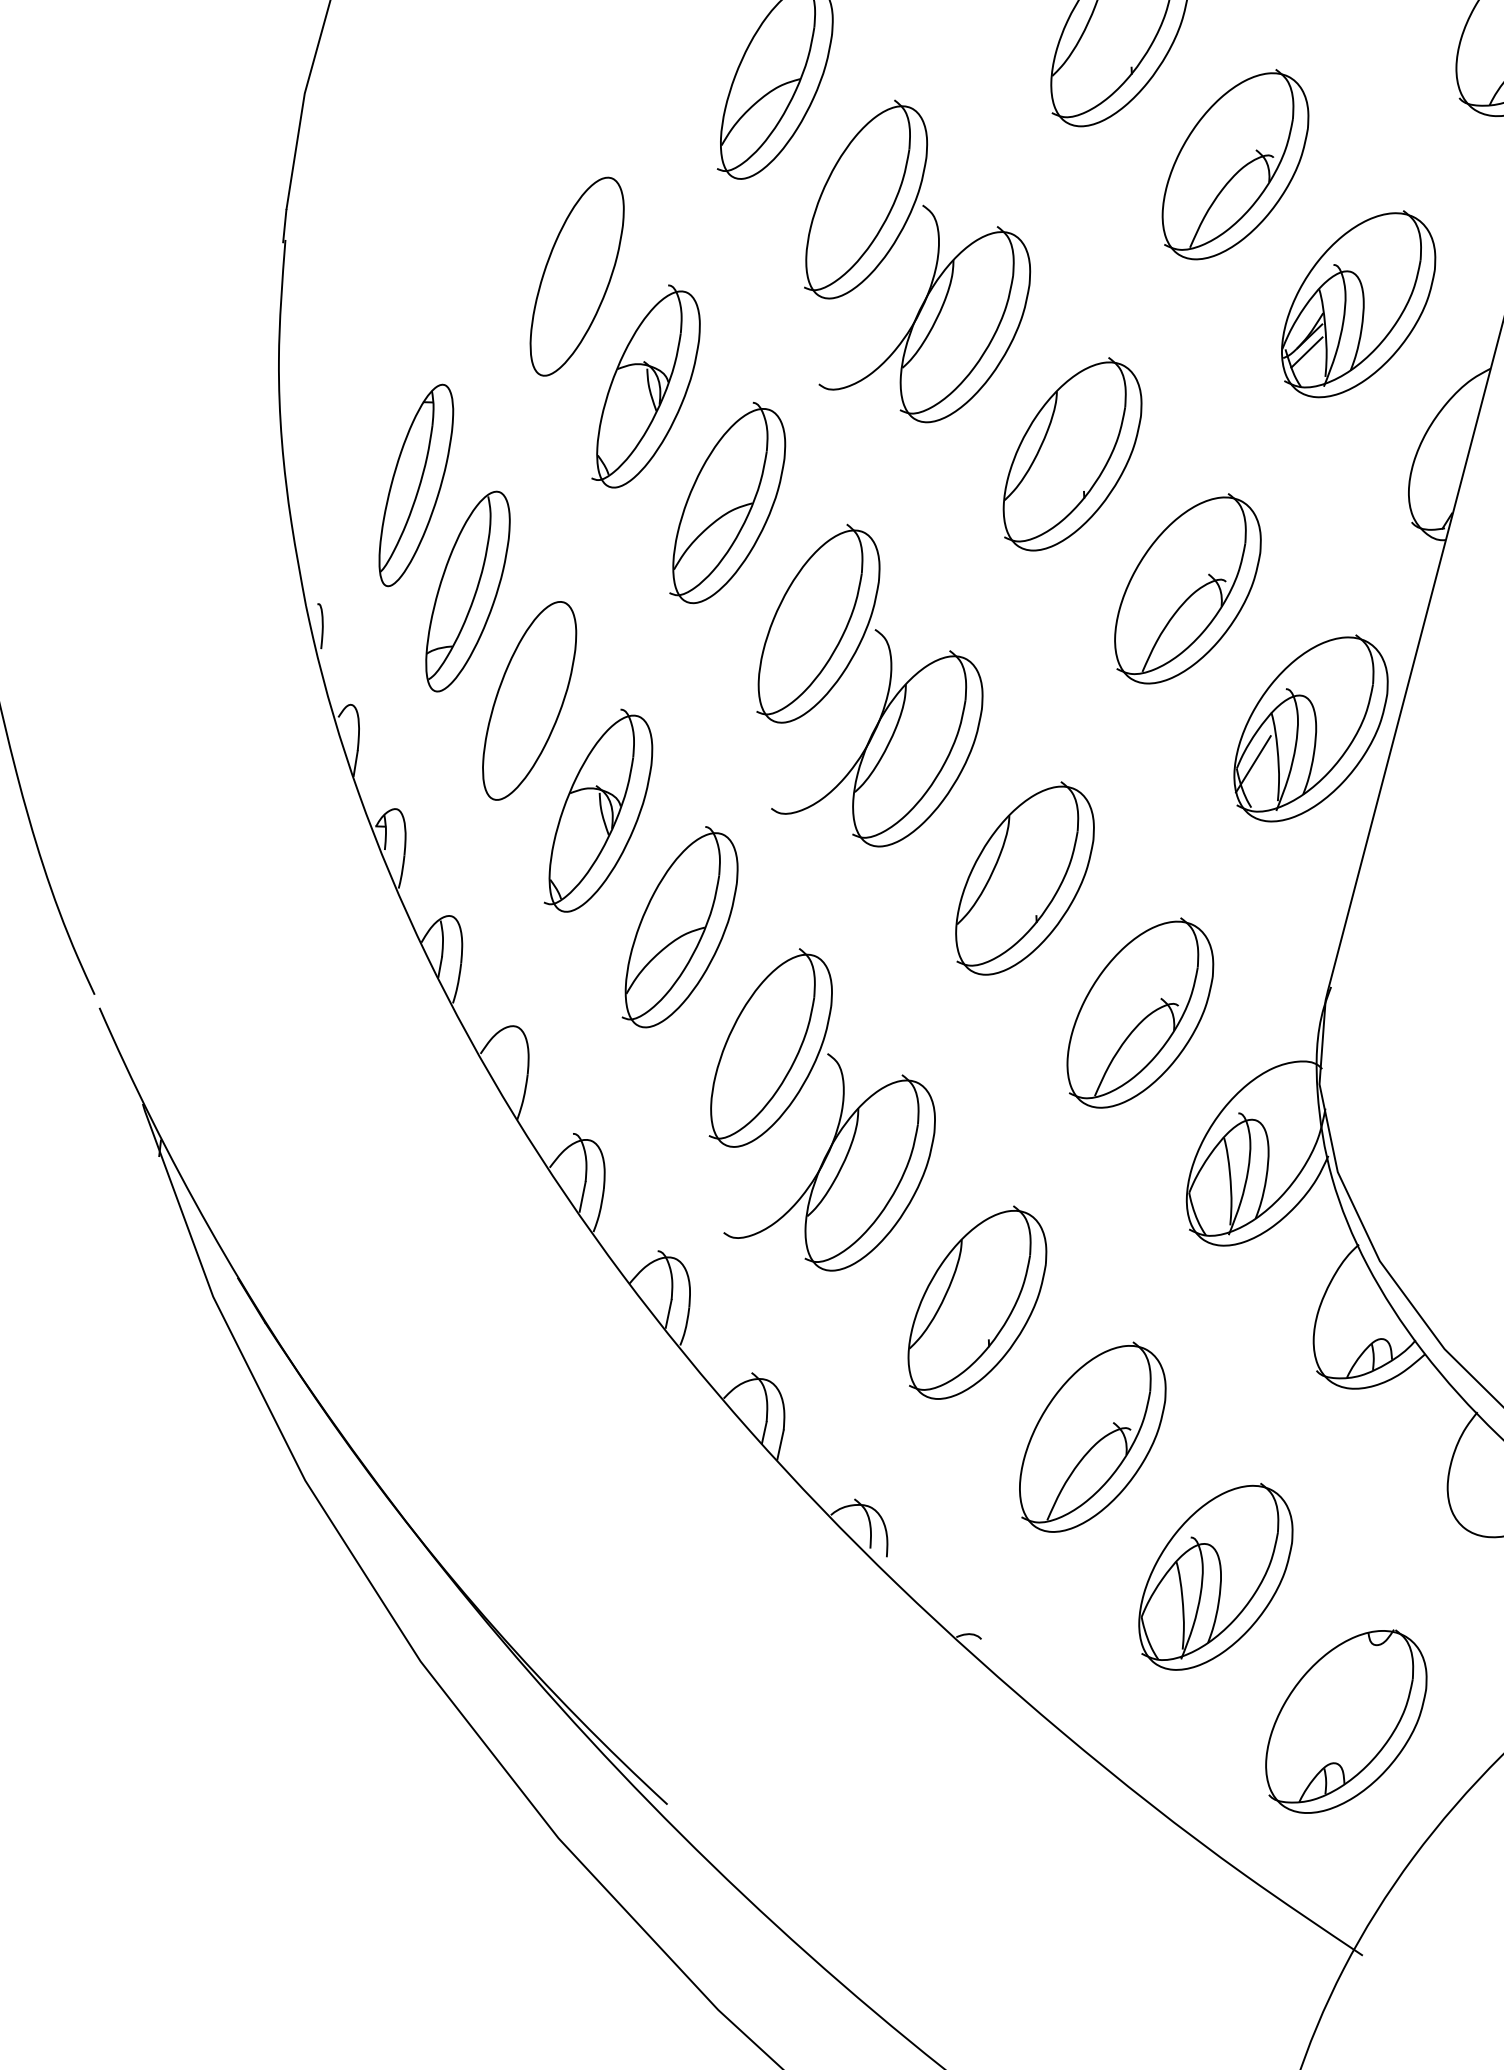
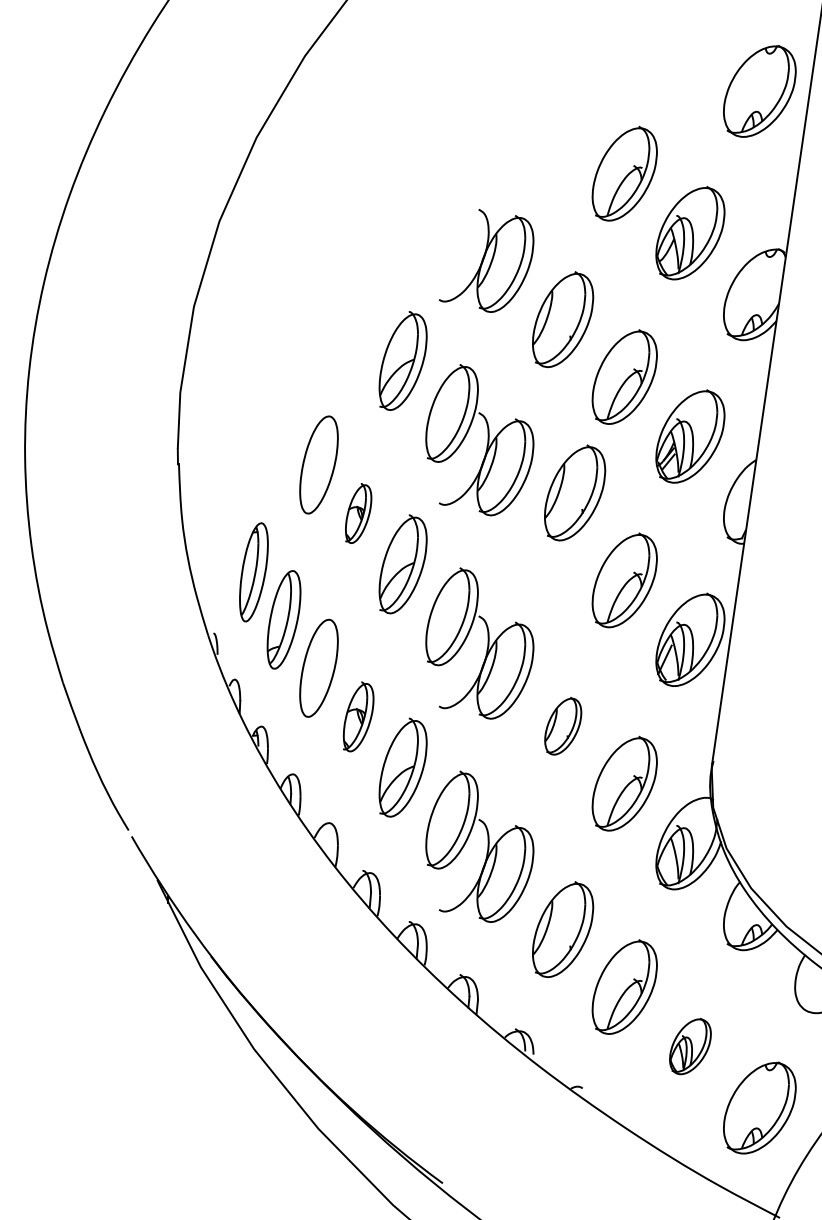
part: (648, 387) -> (358, 513), size x0.6
part: (1073, 453) -> (575, 492), moved
part: (600, 810) -> (358, 716), size x0.7
part: (1026, 877) -> (563, 725), size x0.6
part: (1216, 1576) -> (690, 1046), size x0.6

